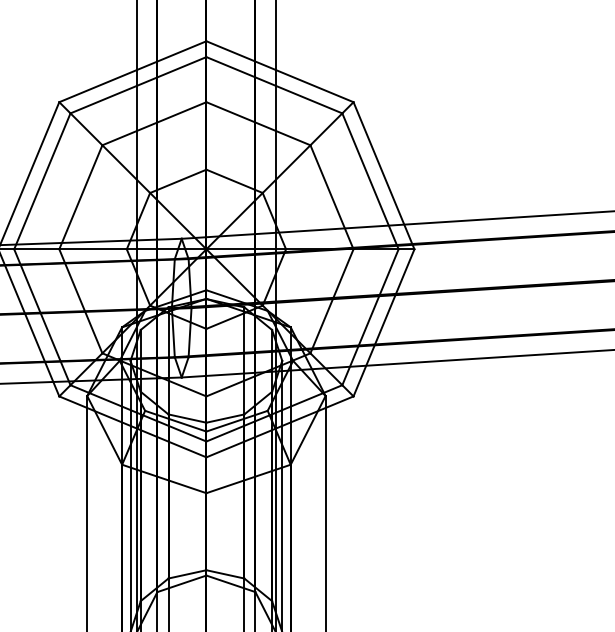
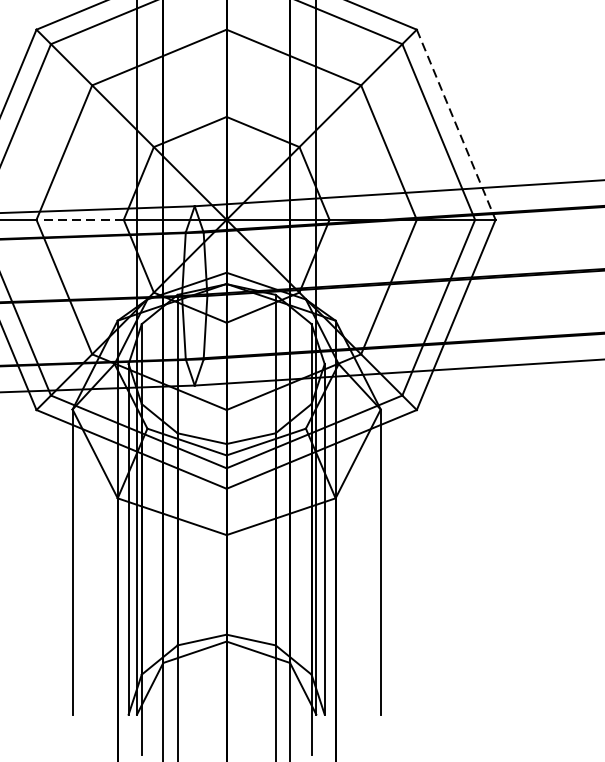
line: (384, 175) -> (456, 124), solid -> dashed
line: (93, 249) -> (80, 220), solid -> dashed

